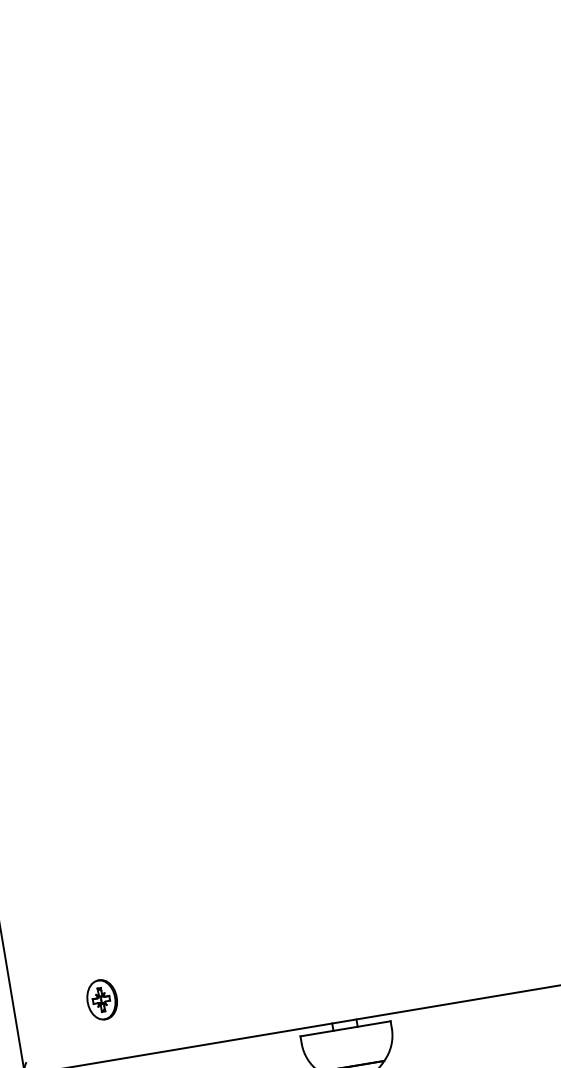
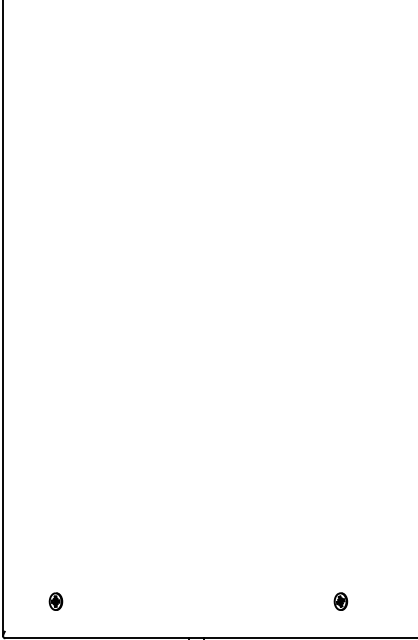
part: (101, 999) -> (55, 601), size x0.71

